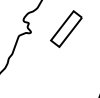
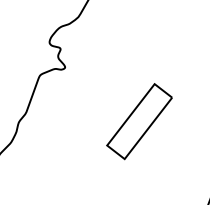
part: (66, 29) -> (139, 122), moved

